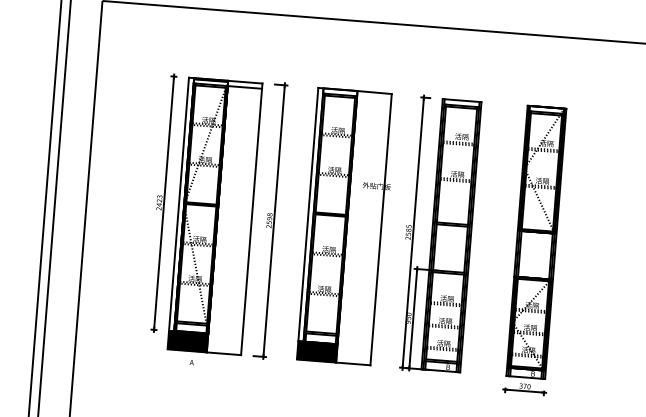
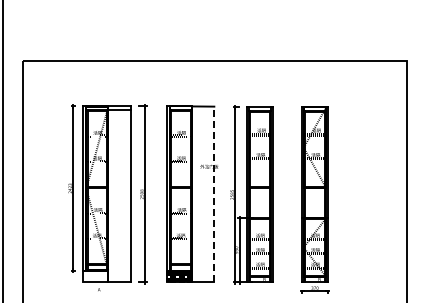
line: (381, 229) -> (214, 194), solid -> dashed
hatch: (187, 341) -> (95, 276), removed

